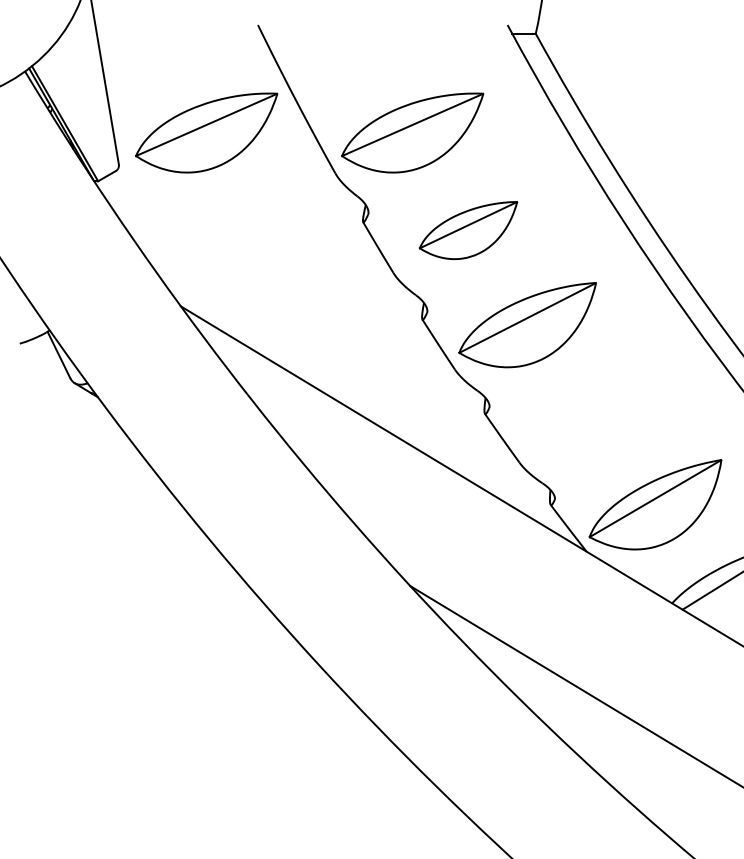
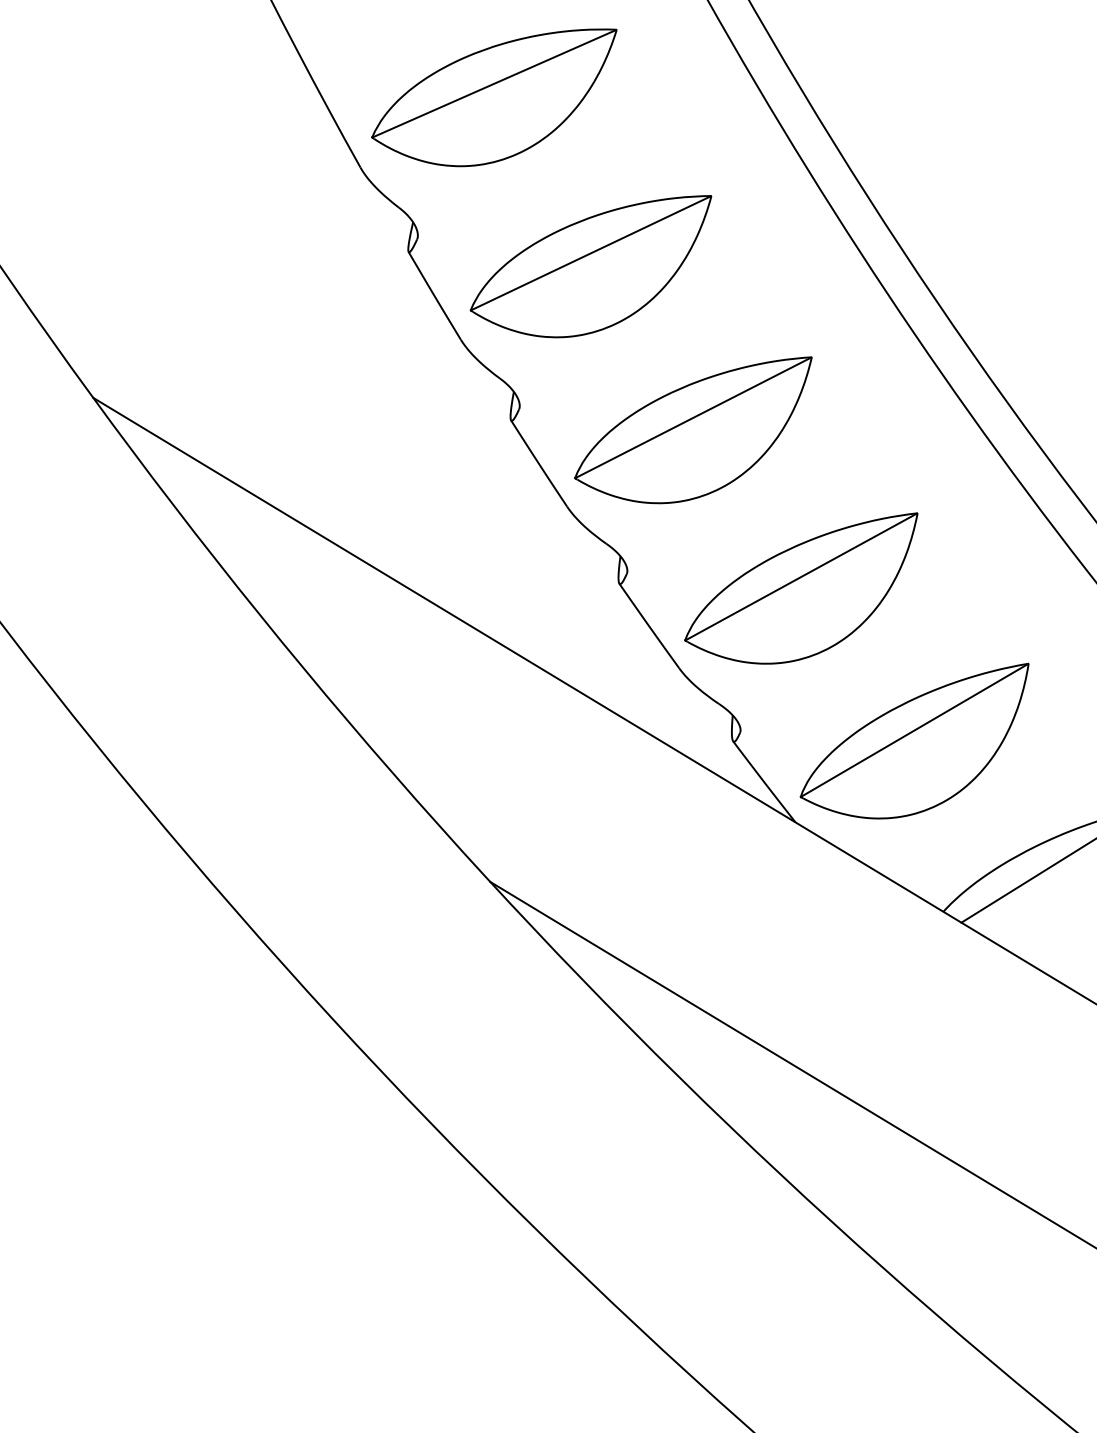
part: (206, 132) -> (137, 96), removed
part: (468, 230) -> (590, 266), size x1.43
part: (590, 416) -> (802, 588), added

